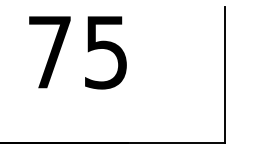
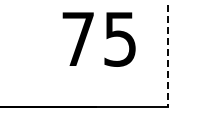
text: (77, 52) -> (98, 39), moved
line: (224, 75) -> (167, 56), solid -> dashed

